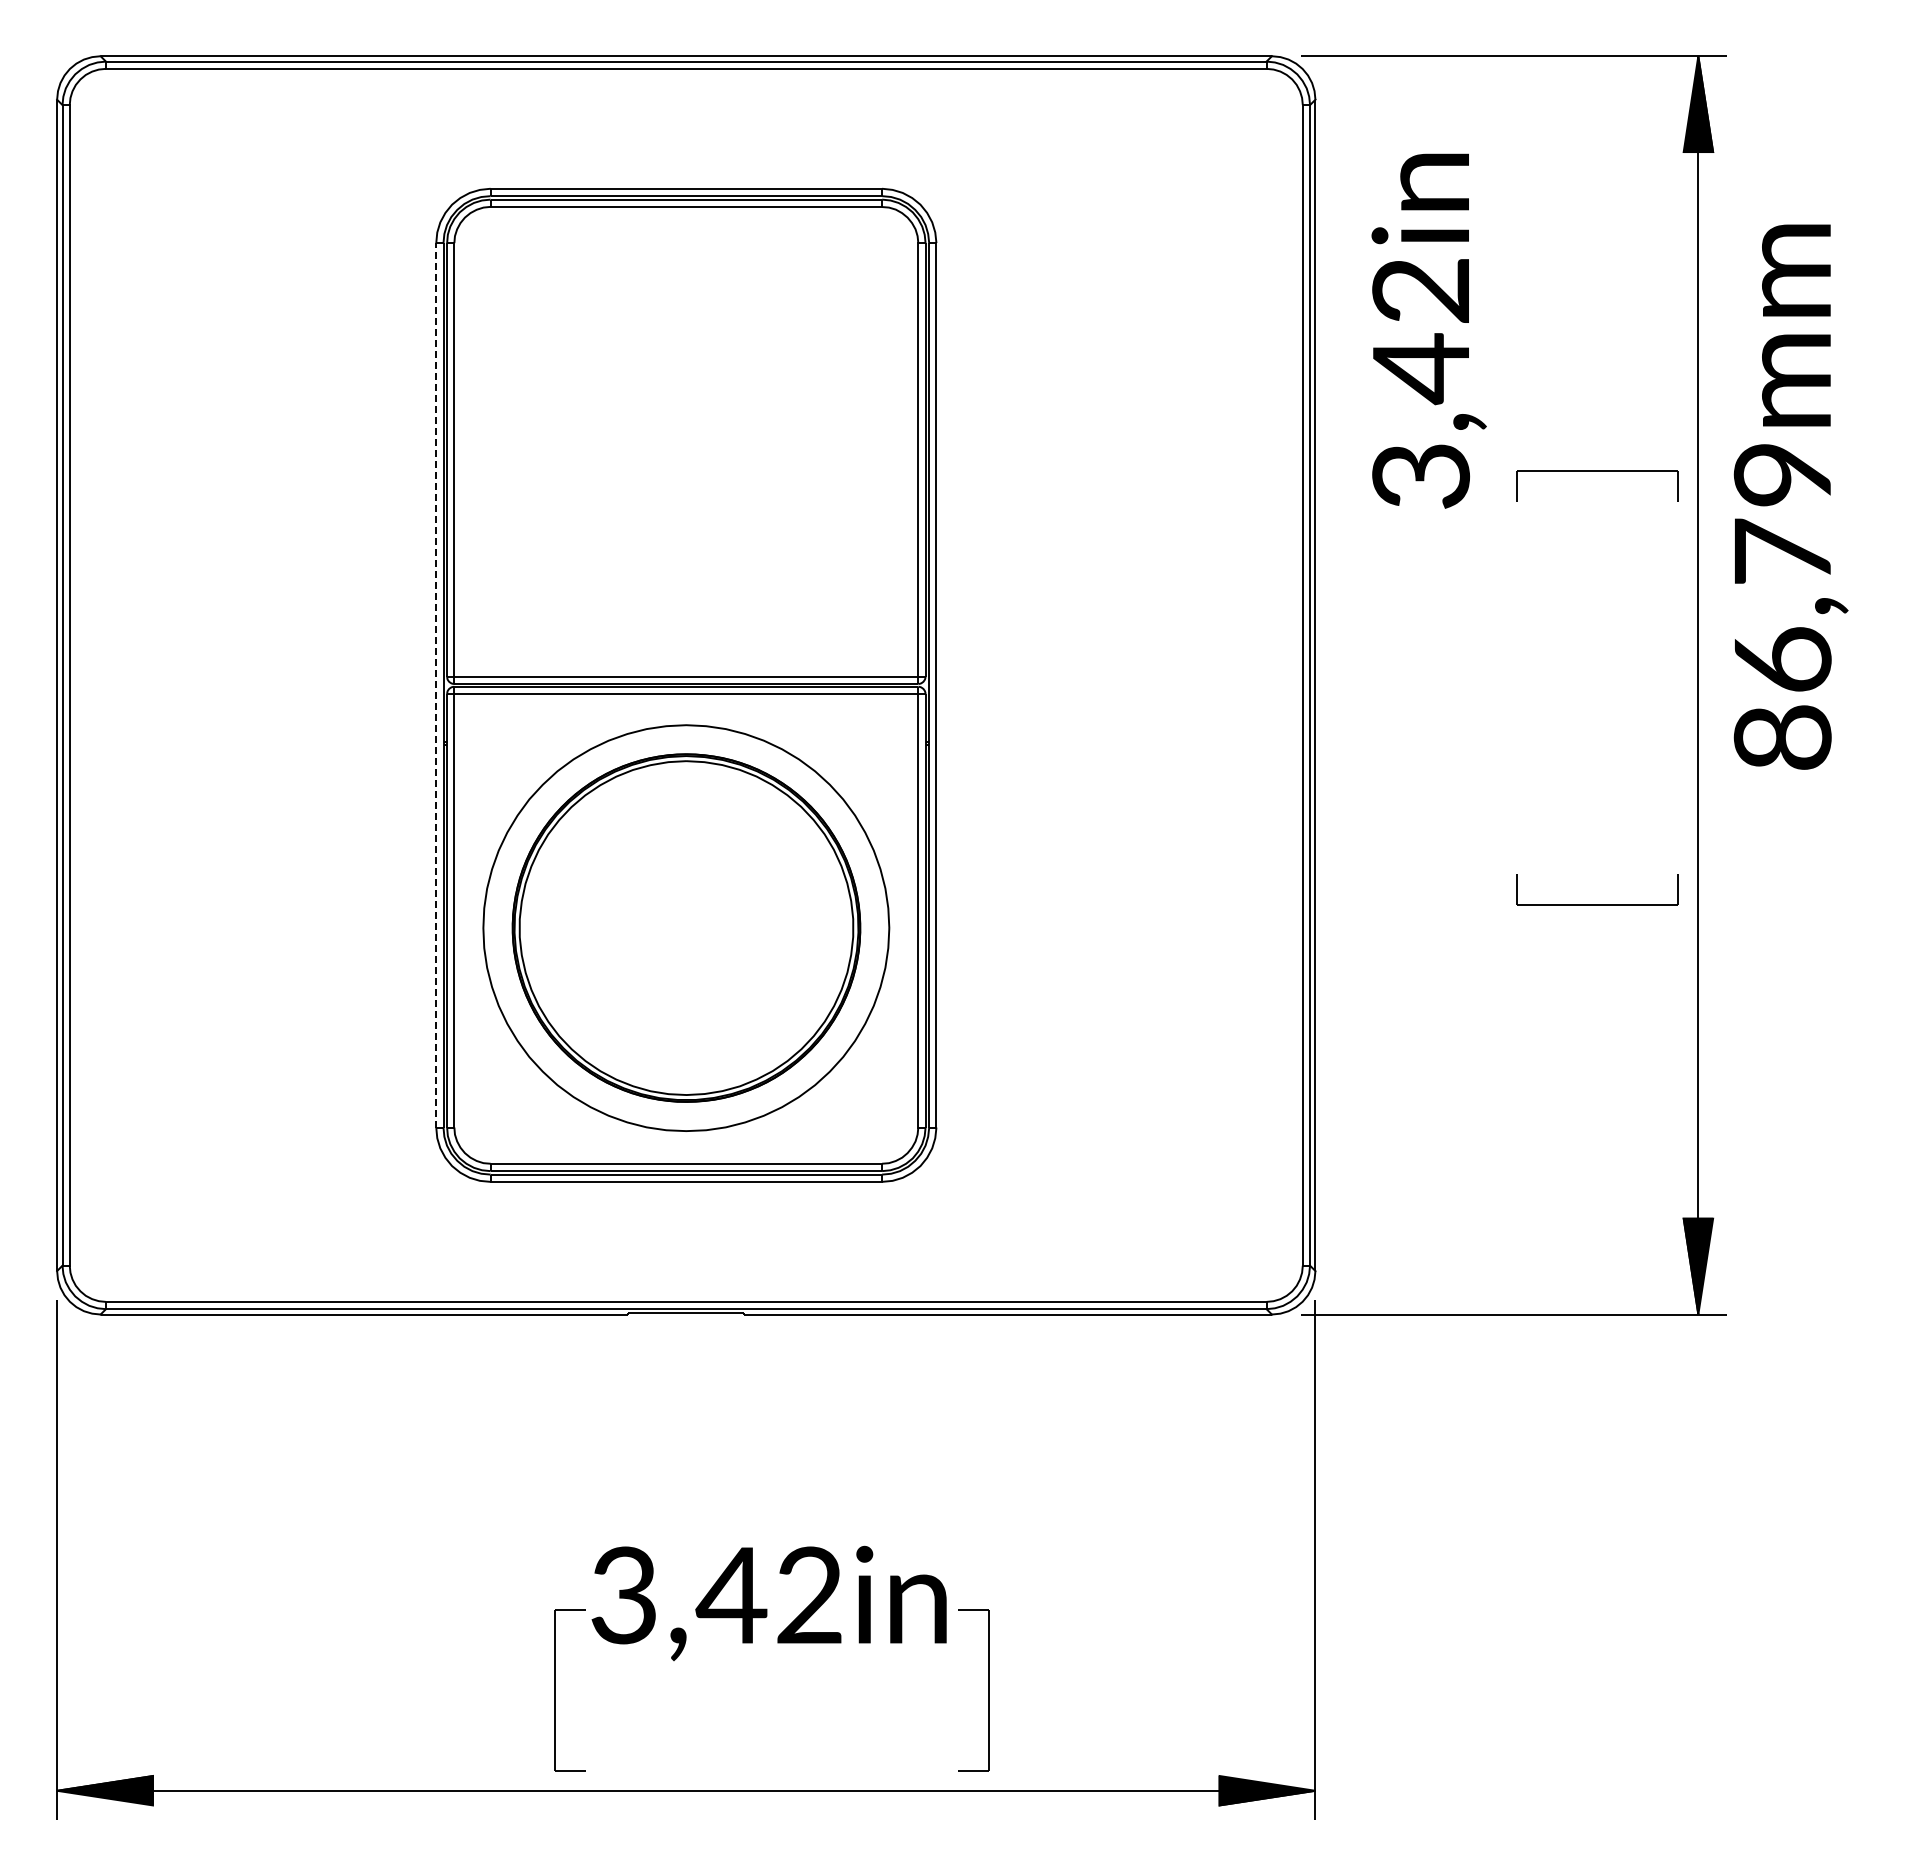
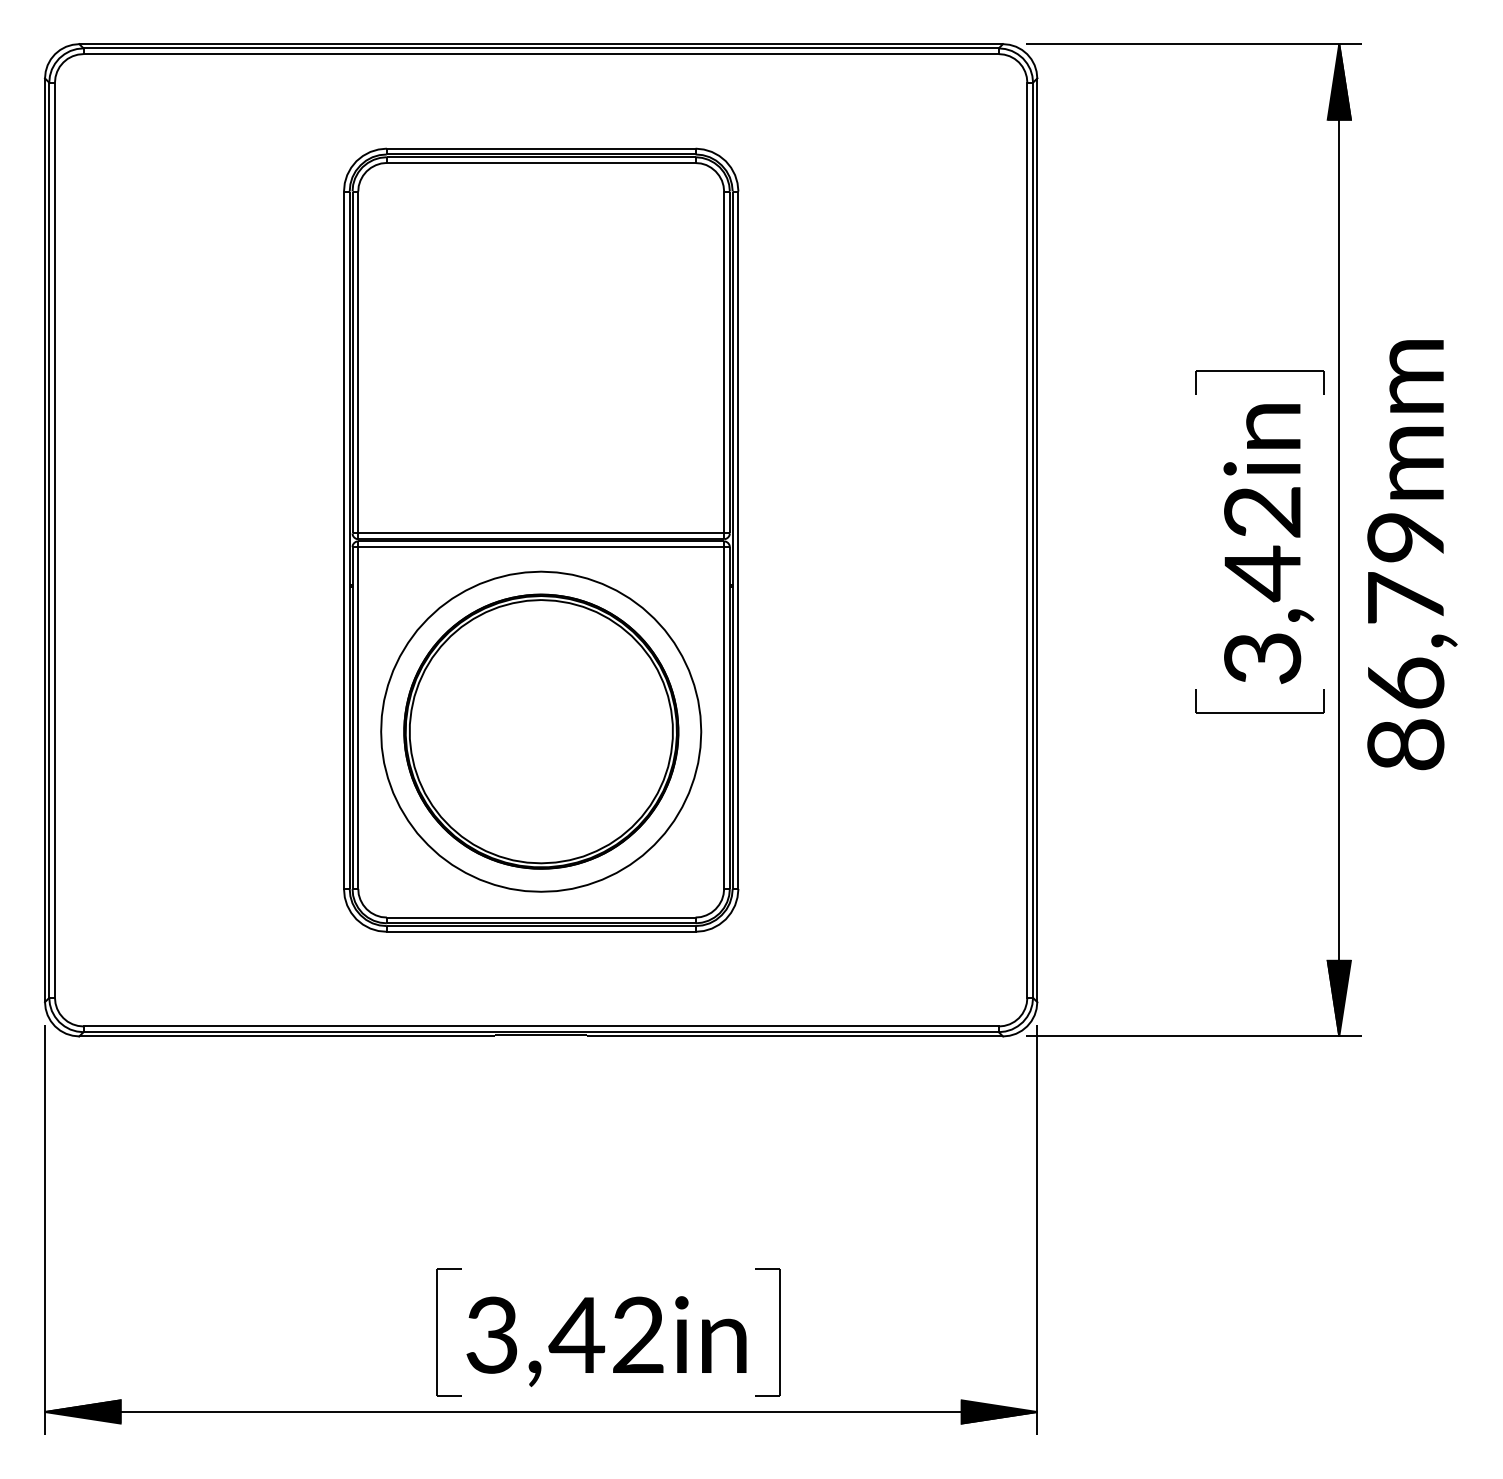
text: (1428, 330) -> (1268, 543), moved
text: (1790, 496) -> (1411, 554), moved
line: (436, 684) -> (344, 539), dashed -> solid
text: (768, 1603) -> (606, 1341), moved

